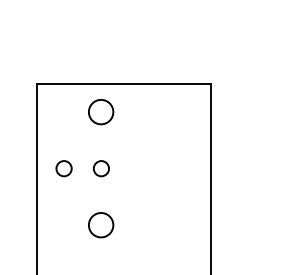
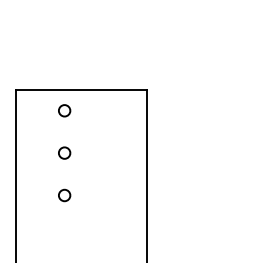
circle: (101, 111) -> (64, 110), size x0.62
circle: (63, 167) -> (36, 152), removed
circle: (101, 225) -> (64, 195), size x0.62

